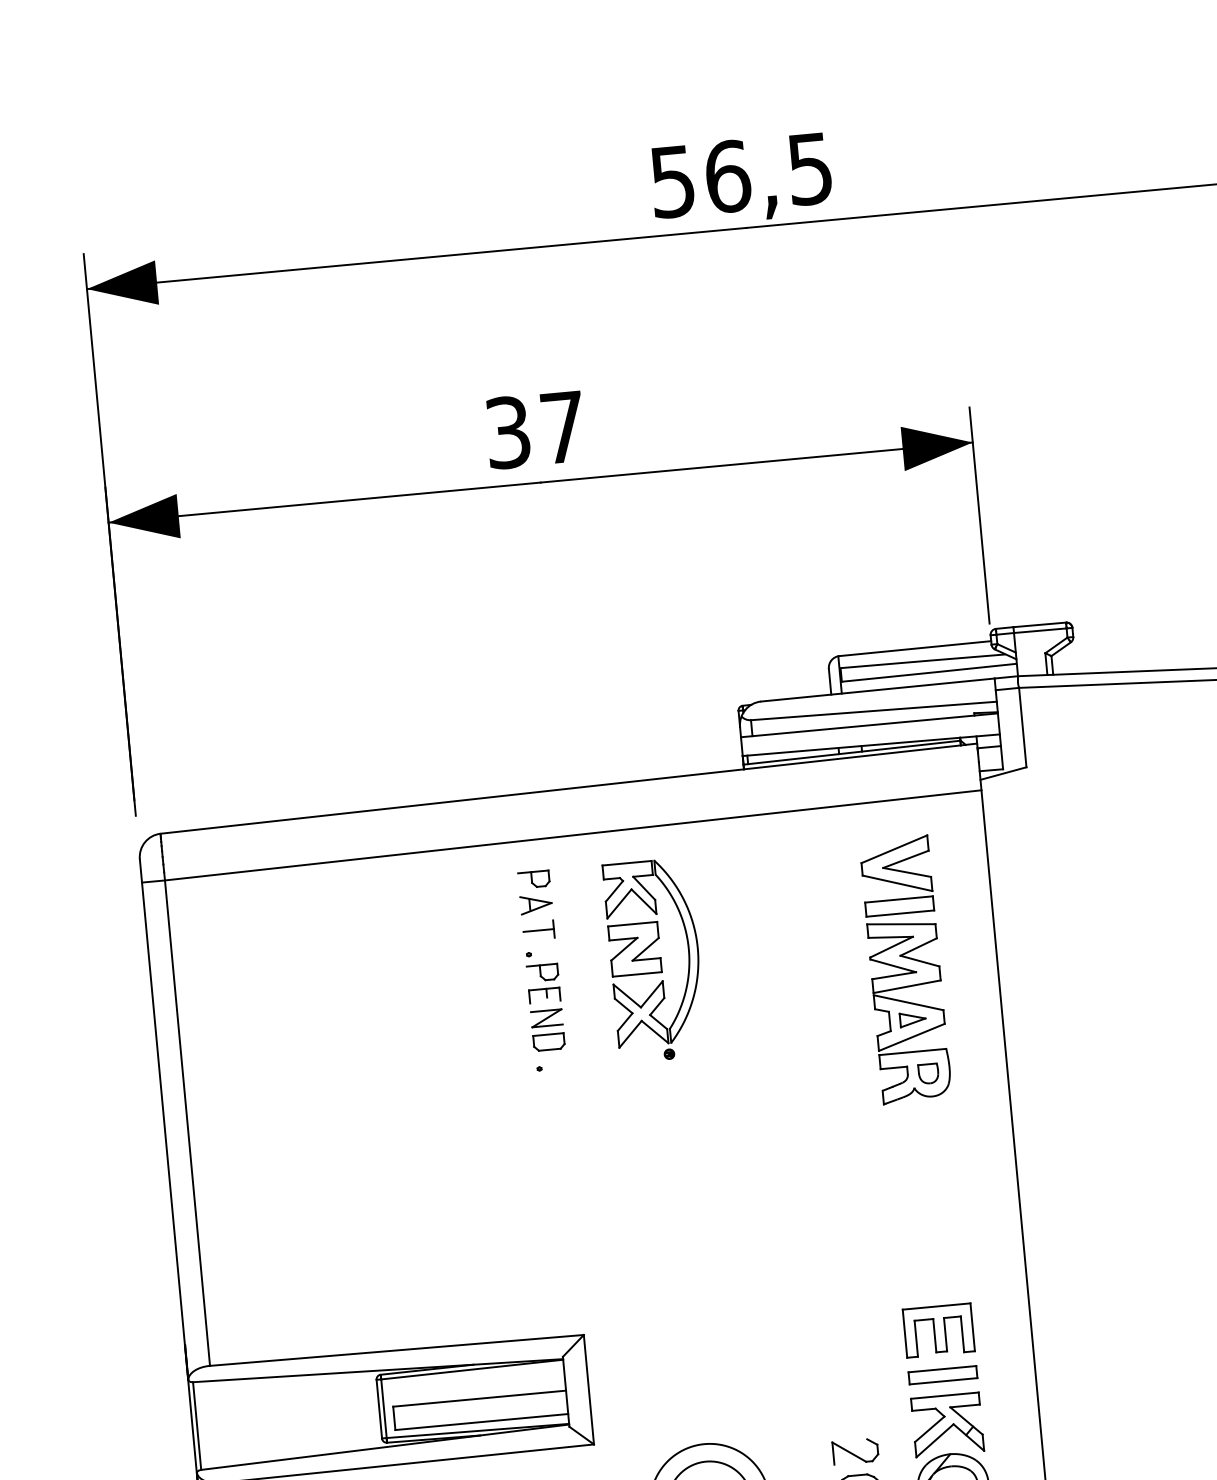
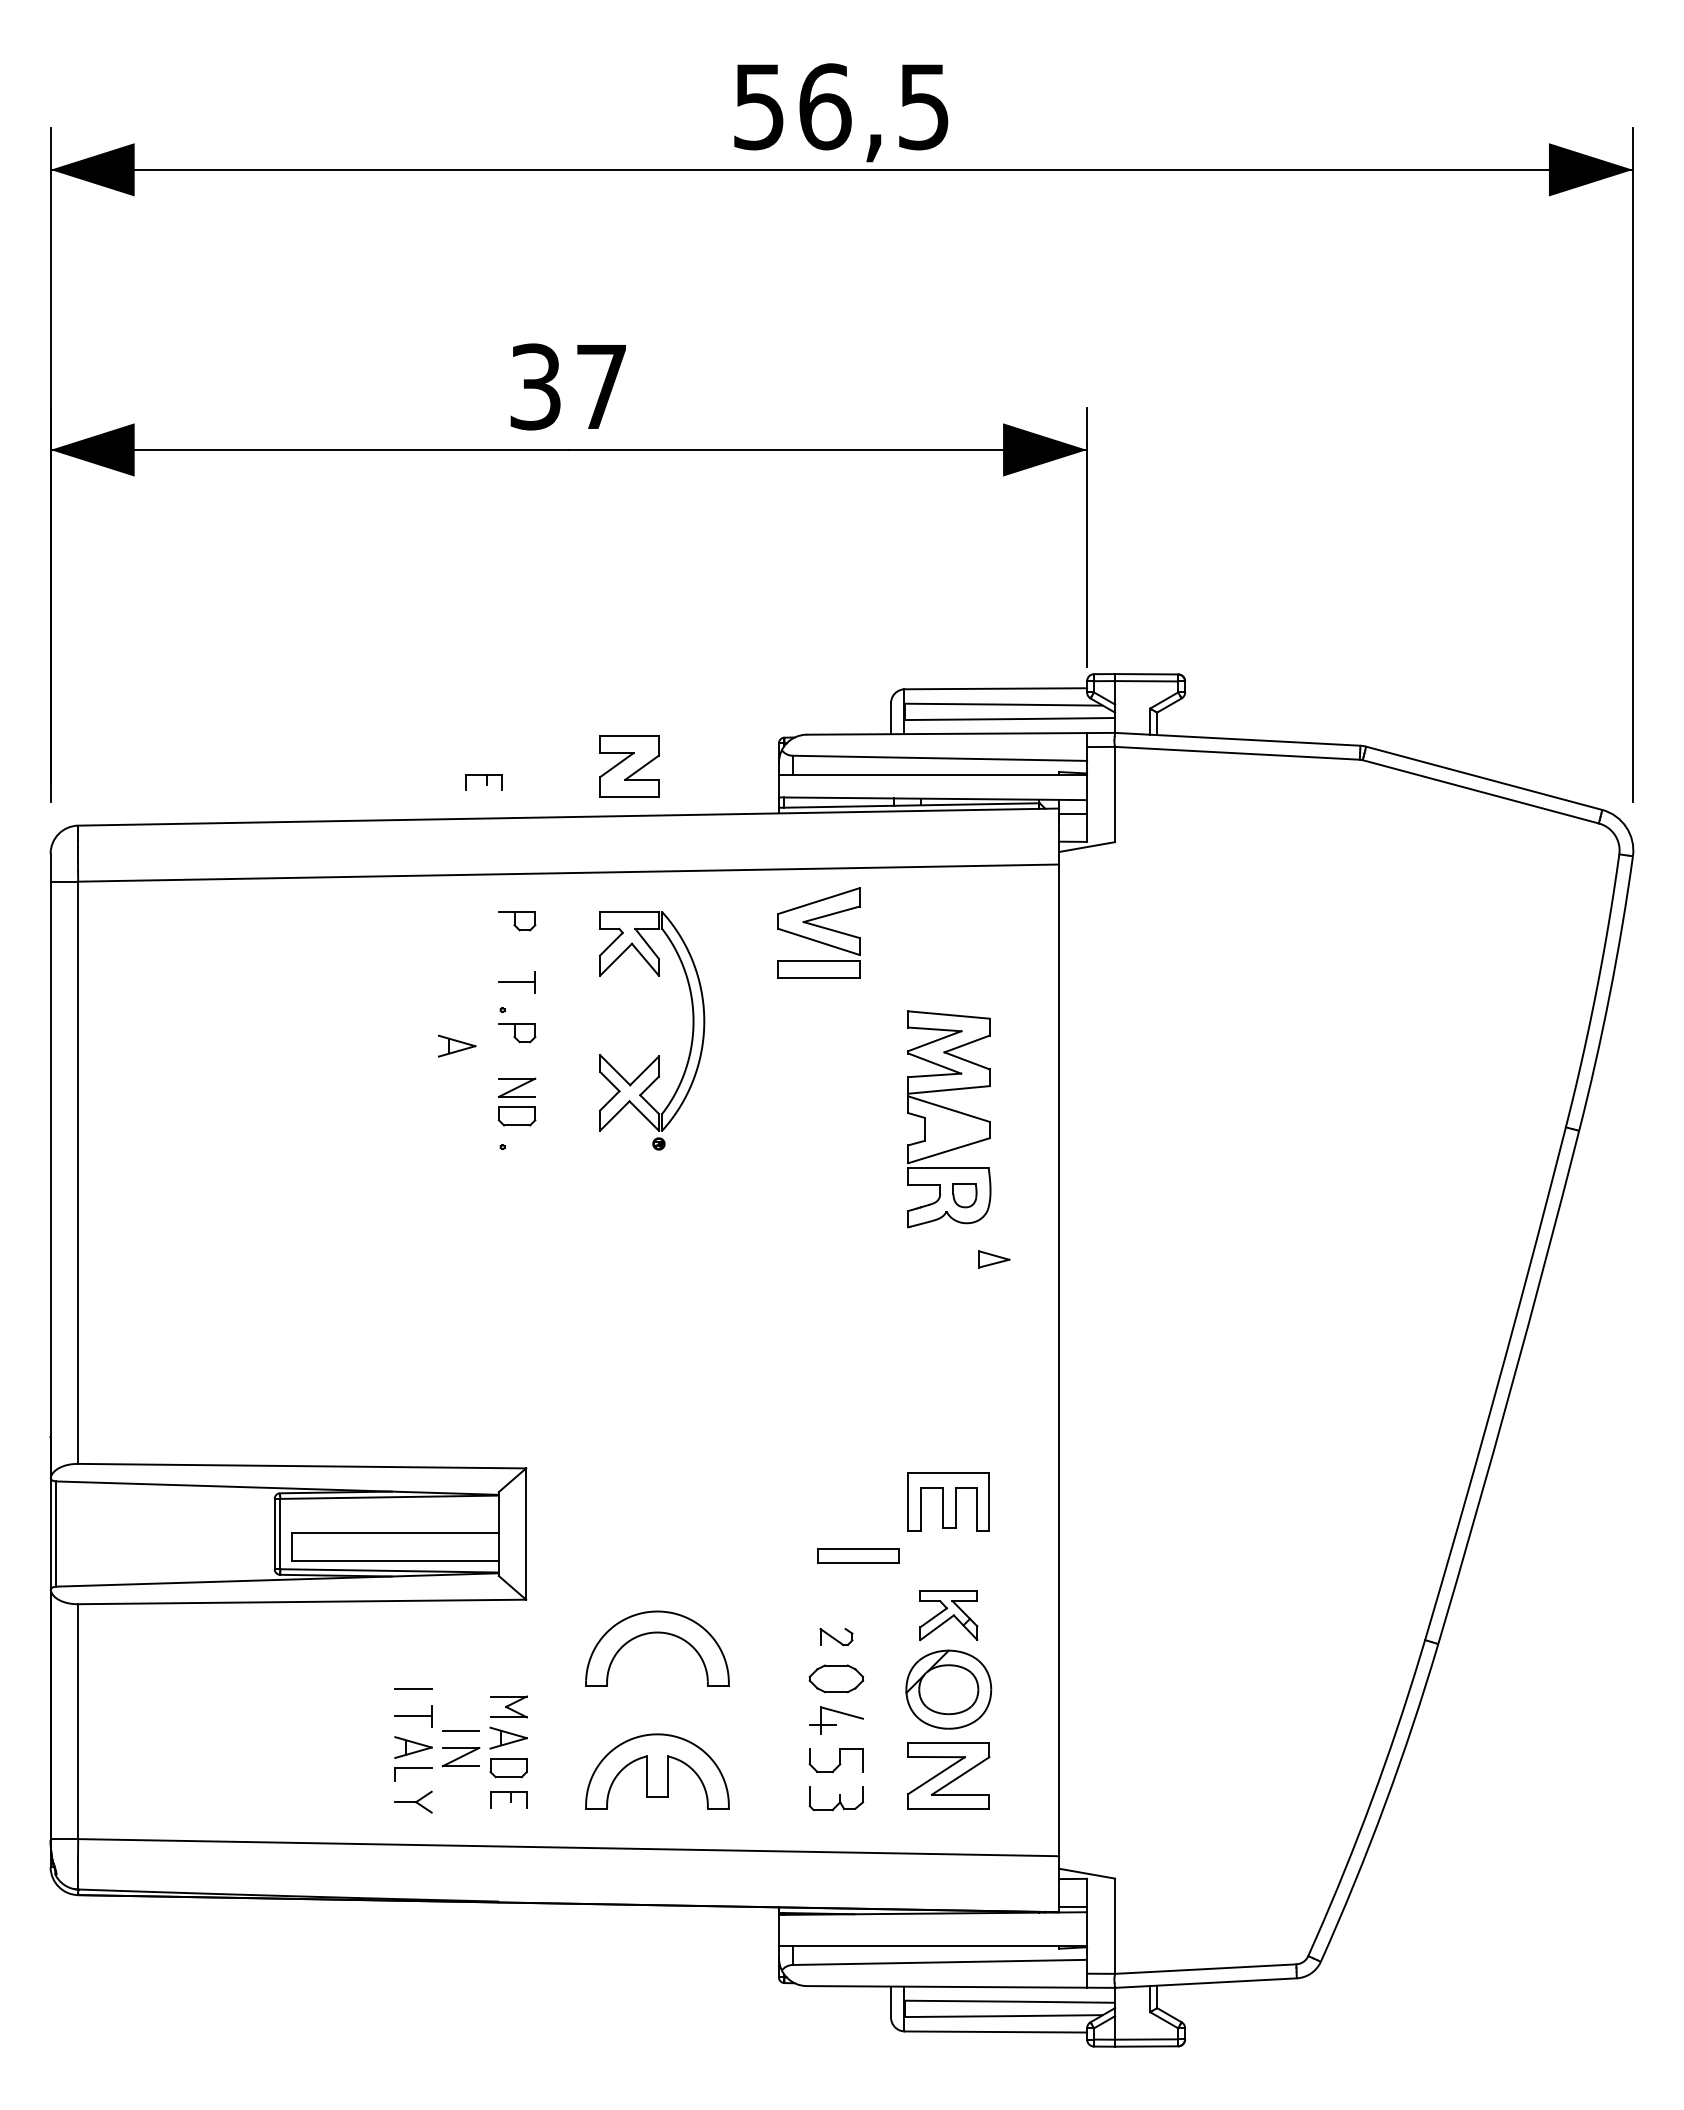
part: (896, 875) -> (818, 932), moved
part: (536, 903) -> (457, 1045), moved
part: (635, 949) -> (629, 766), moved
part: (544, 995) -> (483, 782), moved
part: (913, 1019) -> (994, 1259), moved
part: (942, 1374) -> (858, 1555), moved
part: (947, 1424) -> (948, 1615), size x0.7
part: (855, 1451) -> (836, 1636), size x0.6

